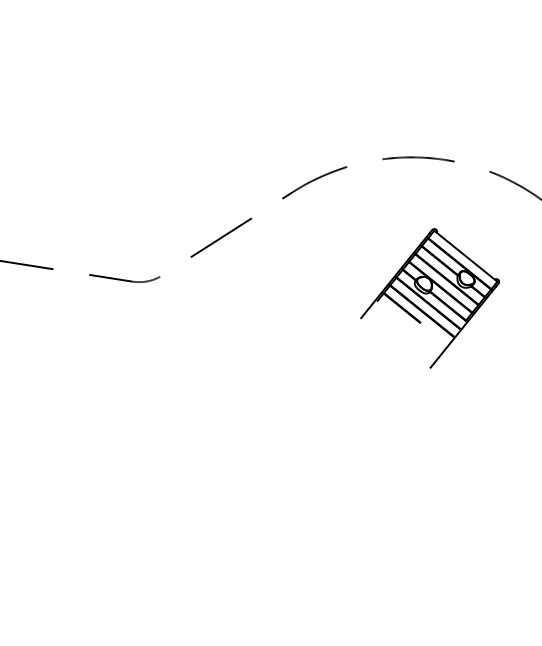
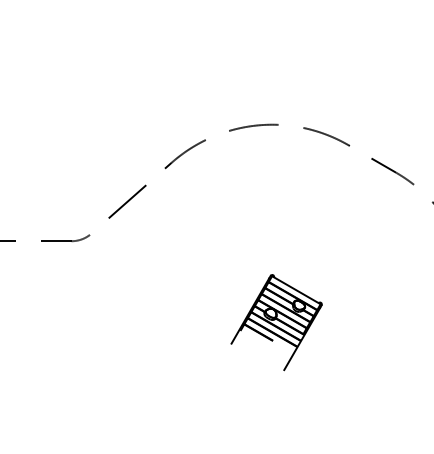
part: (430, 297) -> (276, 322), moved

